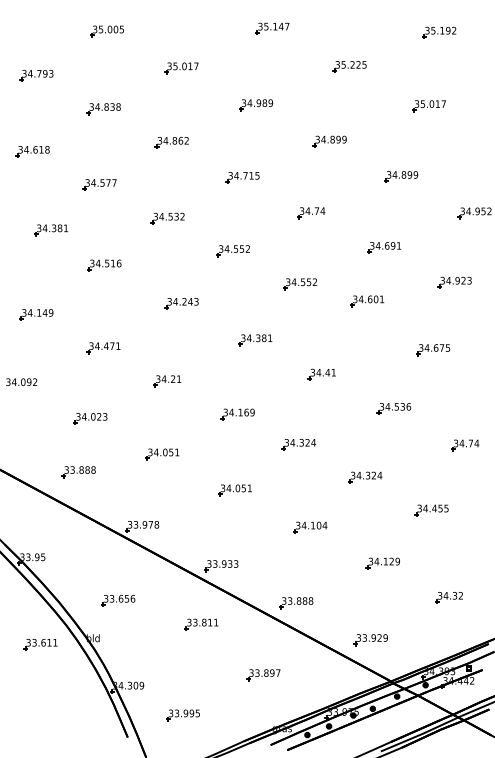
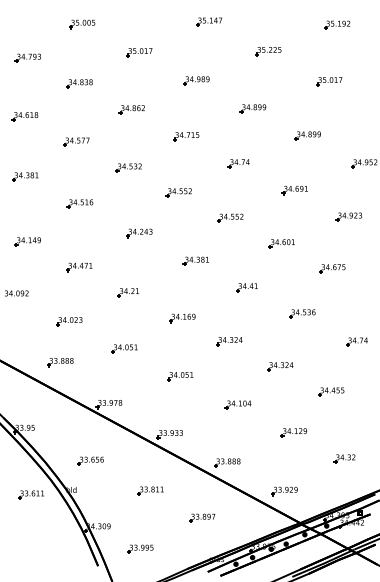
part: (51, 230) -> (25, 177), moved
part: (367, 301) -> (282, 243), moved
part: (201, 624) -> (150, 490), moved

